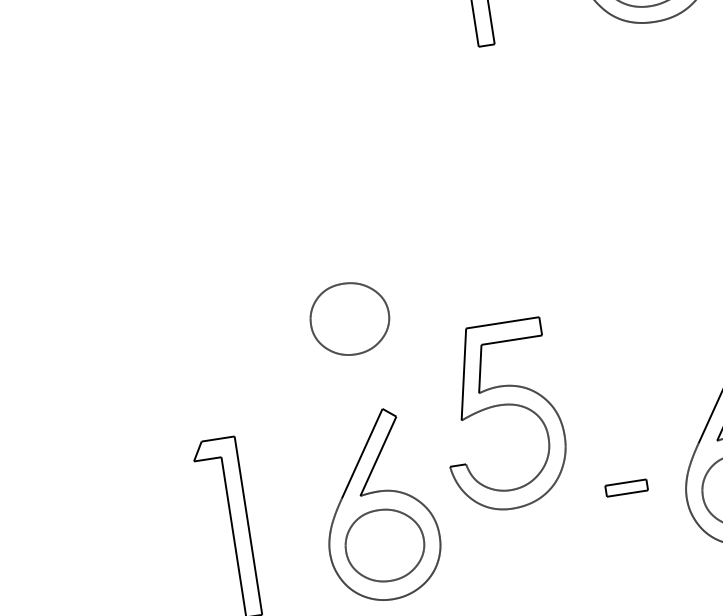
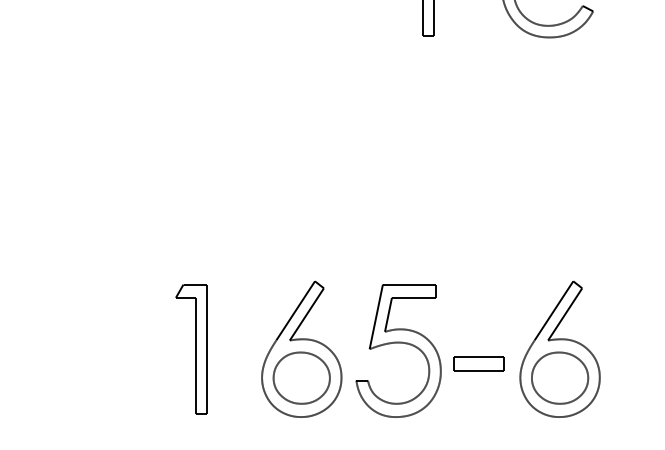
part: (349, 318) -> (301, 213), removed
part: (500, 406) -> (398, 343), moved
part: (625, 487) -> (478, 363), size x1.67

